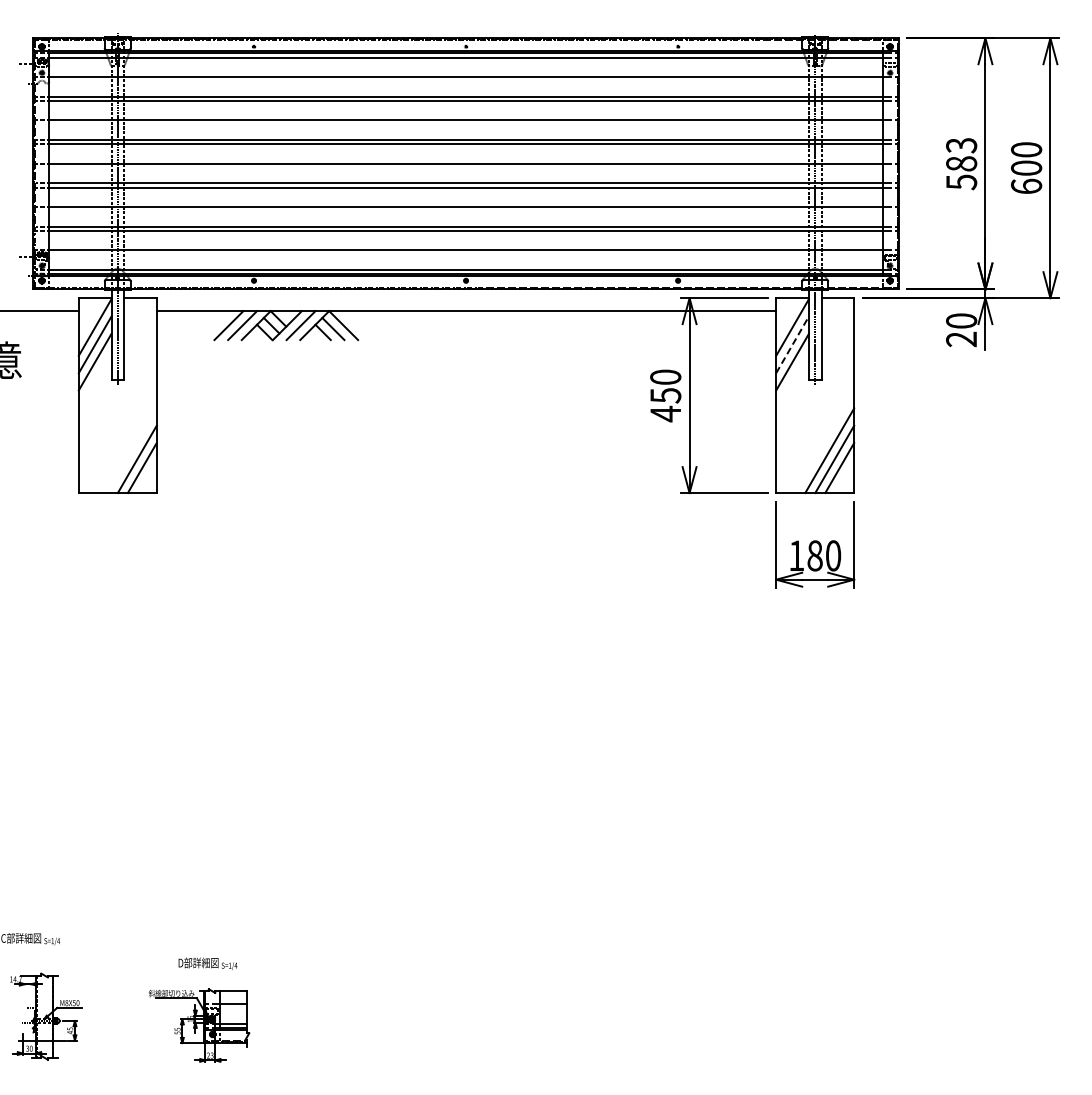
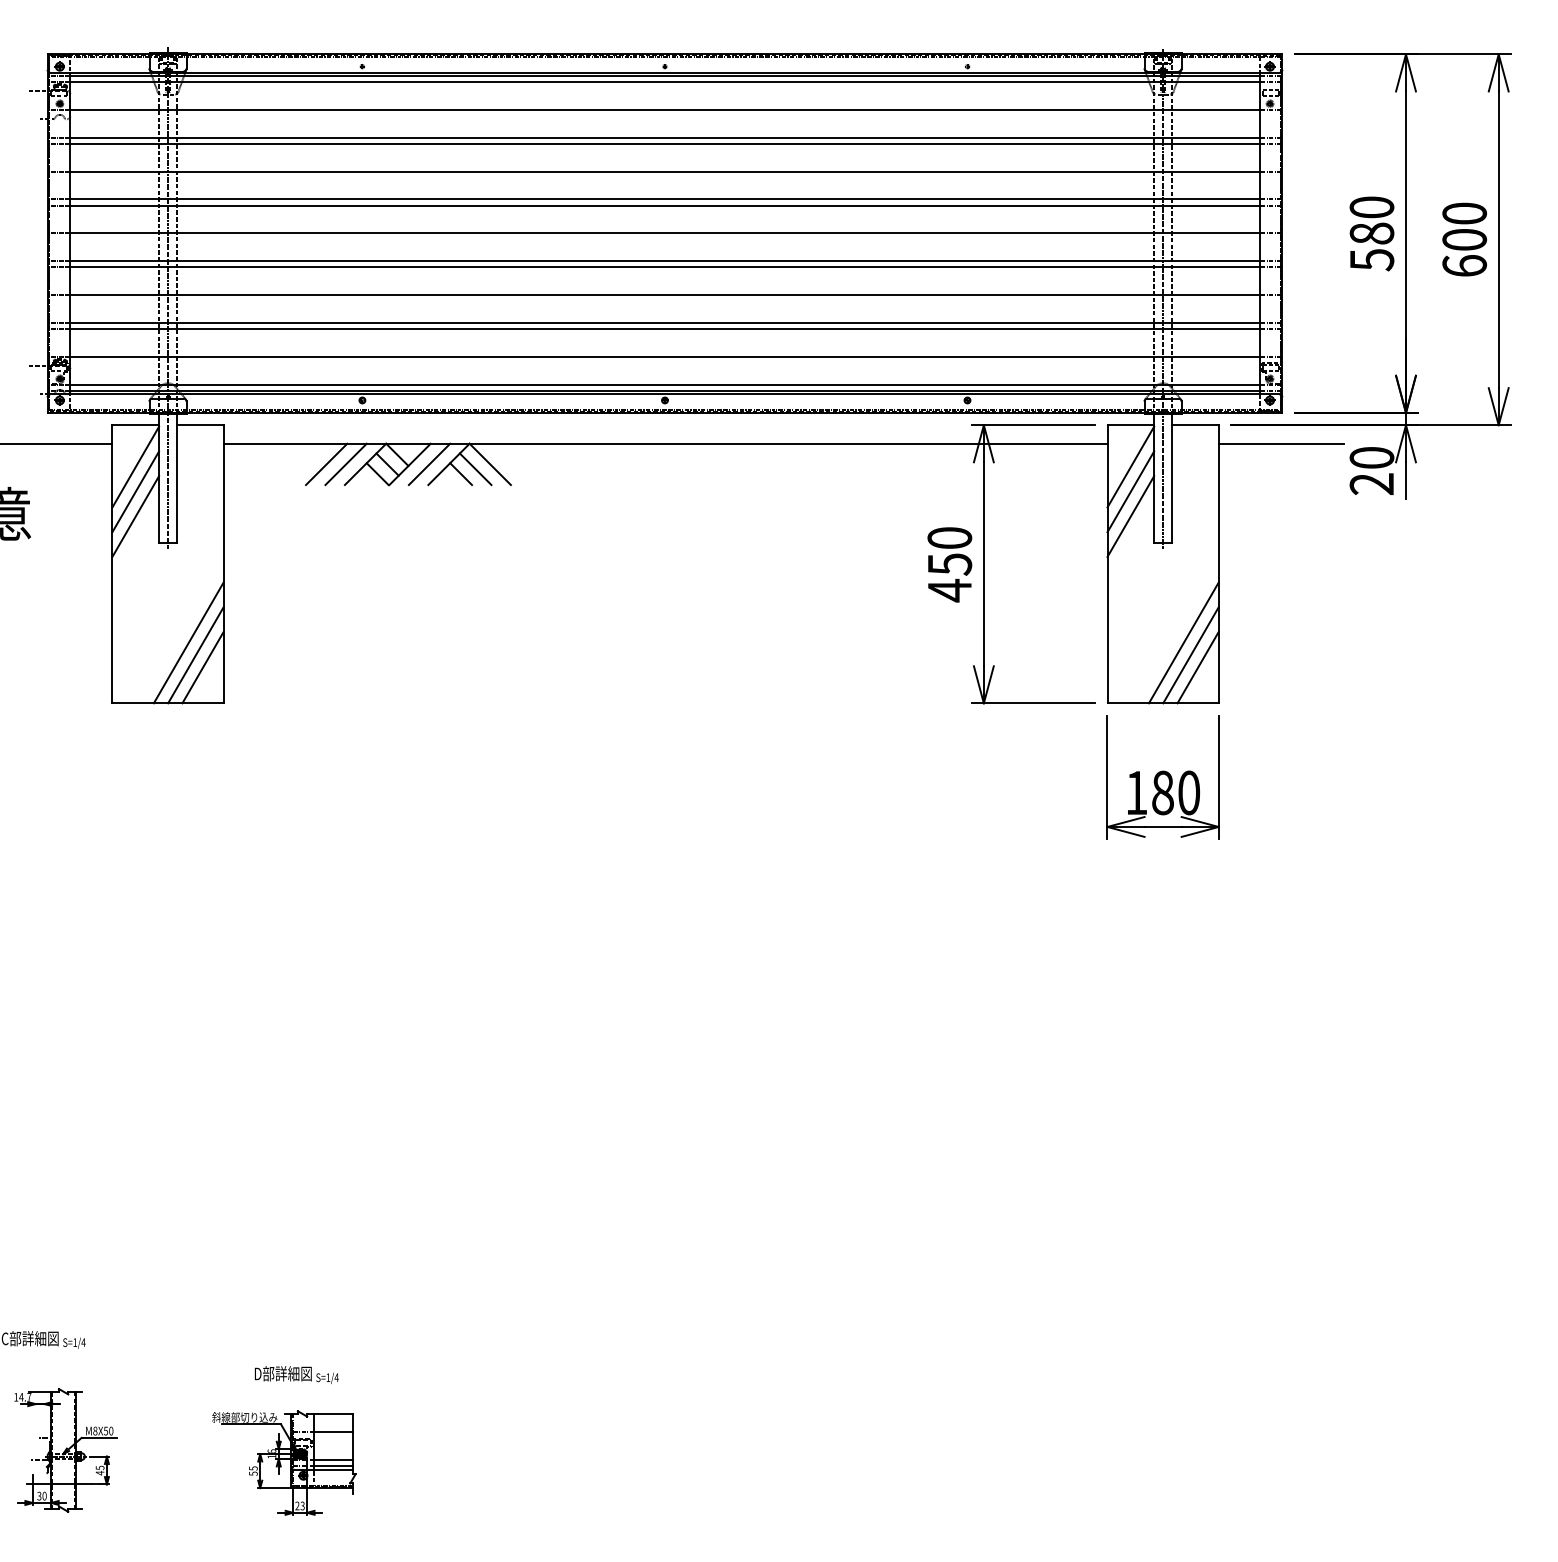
text: (961, 145) -> (1371, 207), 583 -> 580
line: (898, 311) -> (1281, 444), added
line: (792, 344) -> (1130, 491), dashed -> solid
line: (131, 450) -> (187, 642), added

